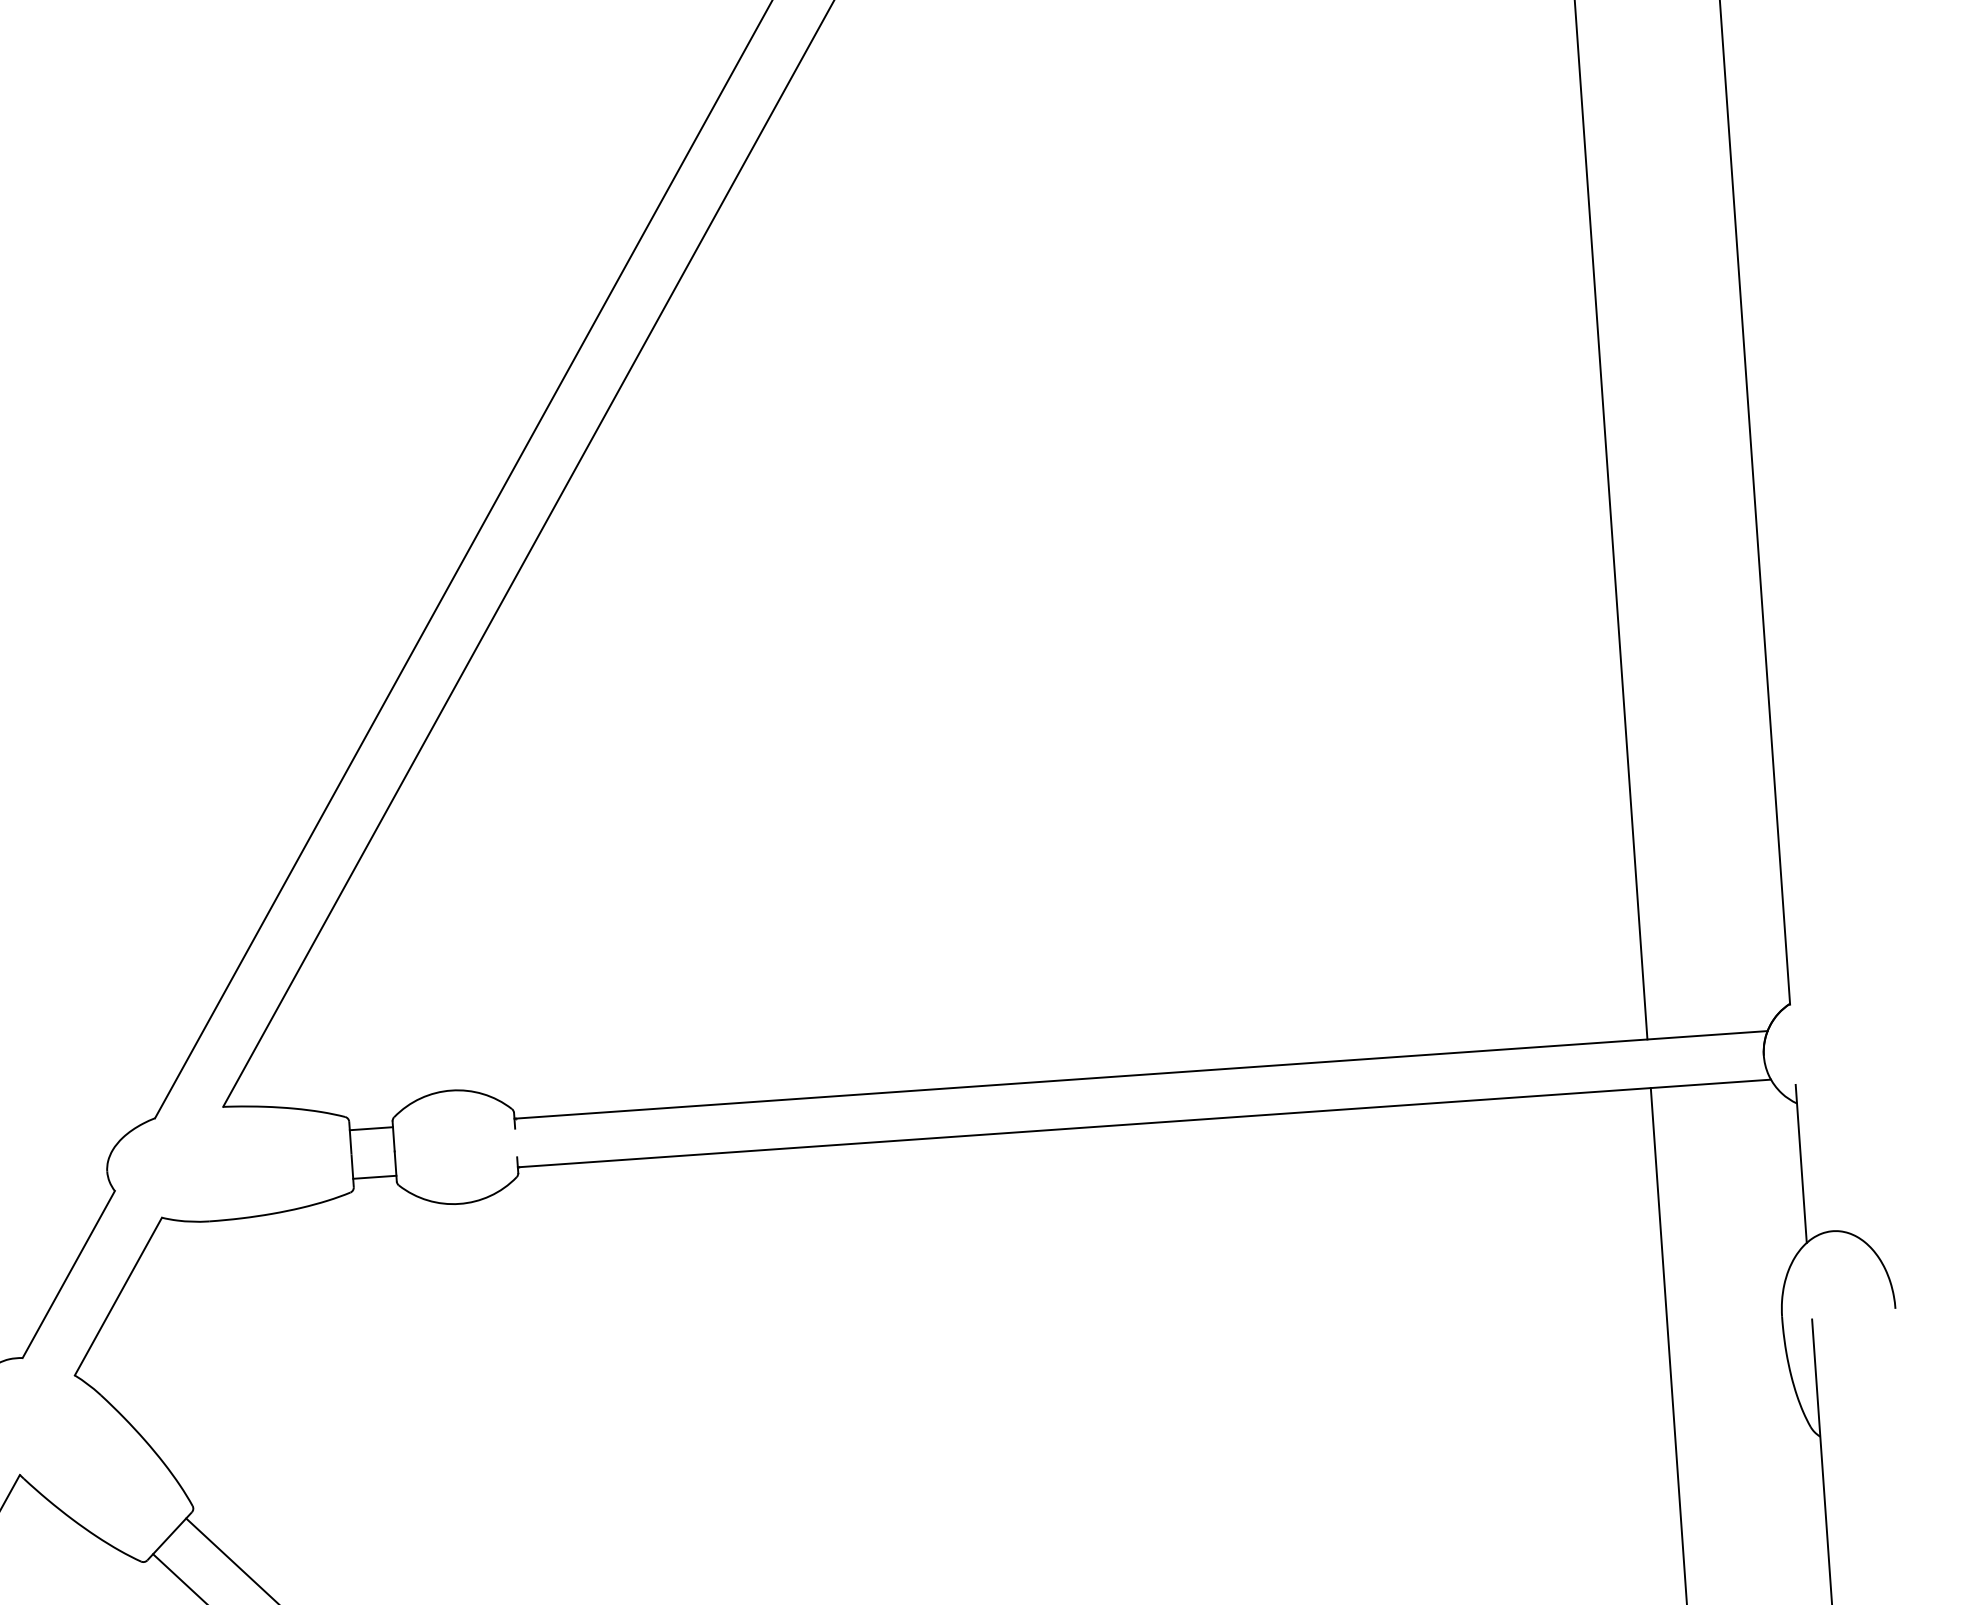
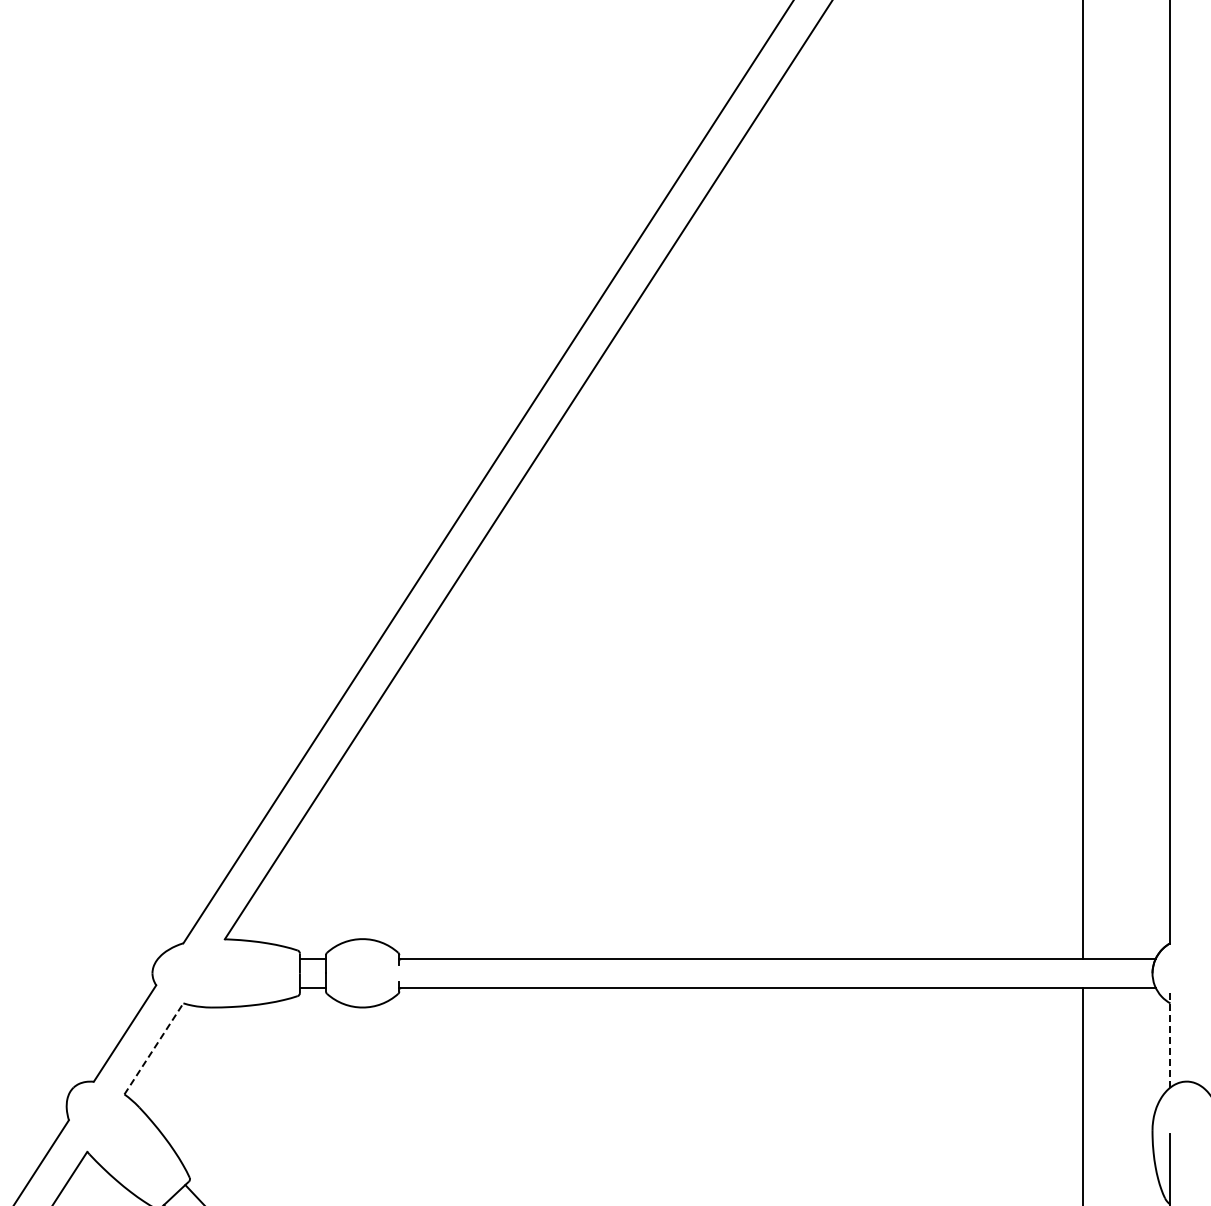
line: (1801, 1163) -> (1170, 1039), solid -> dashed
line: (119, 1295) -> (154, 1048), solid -> dashed

